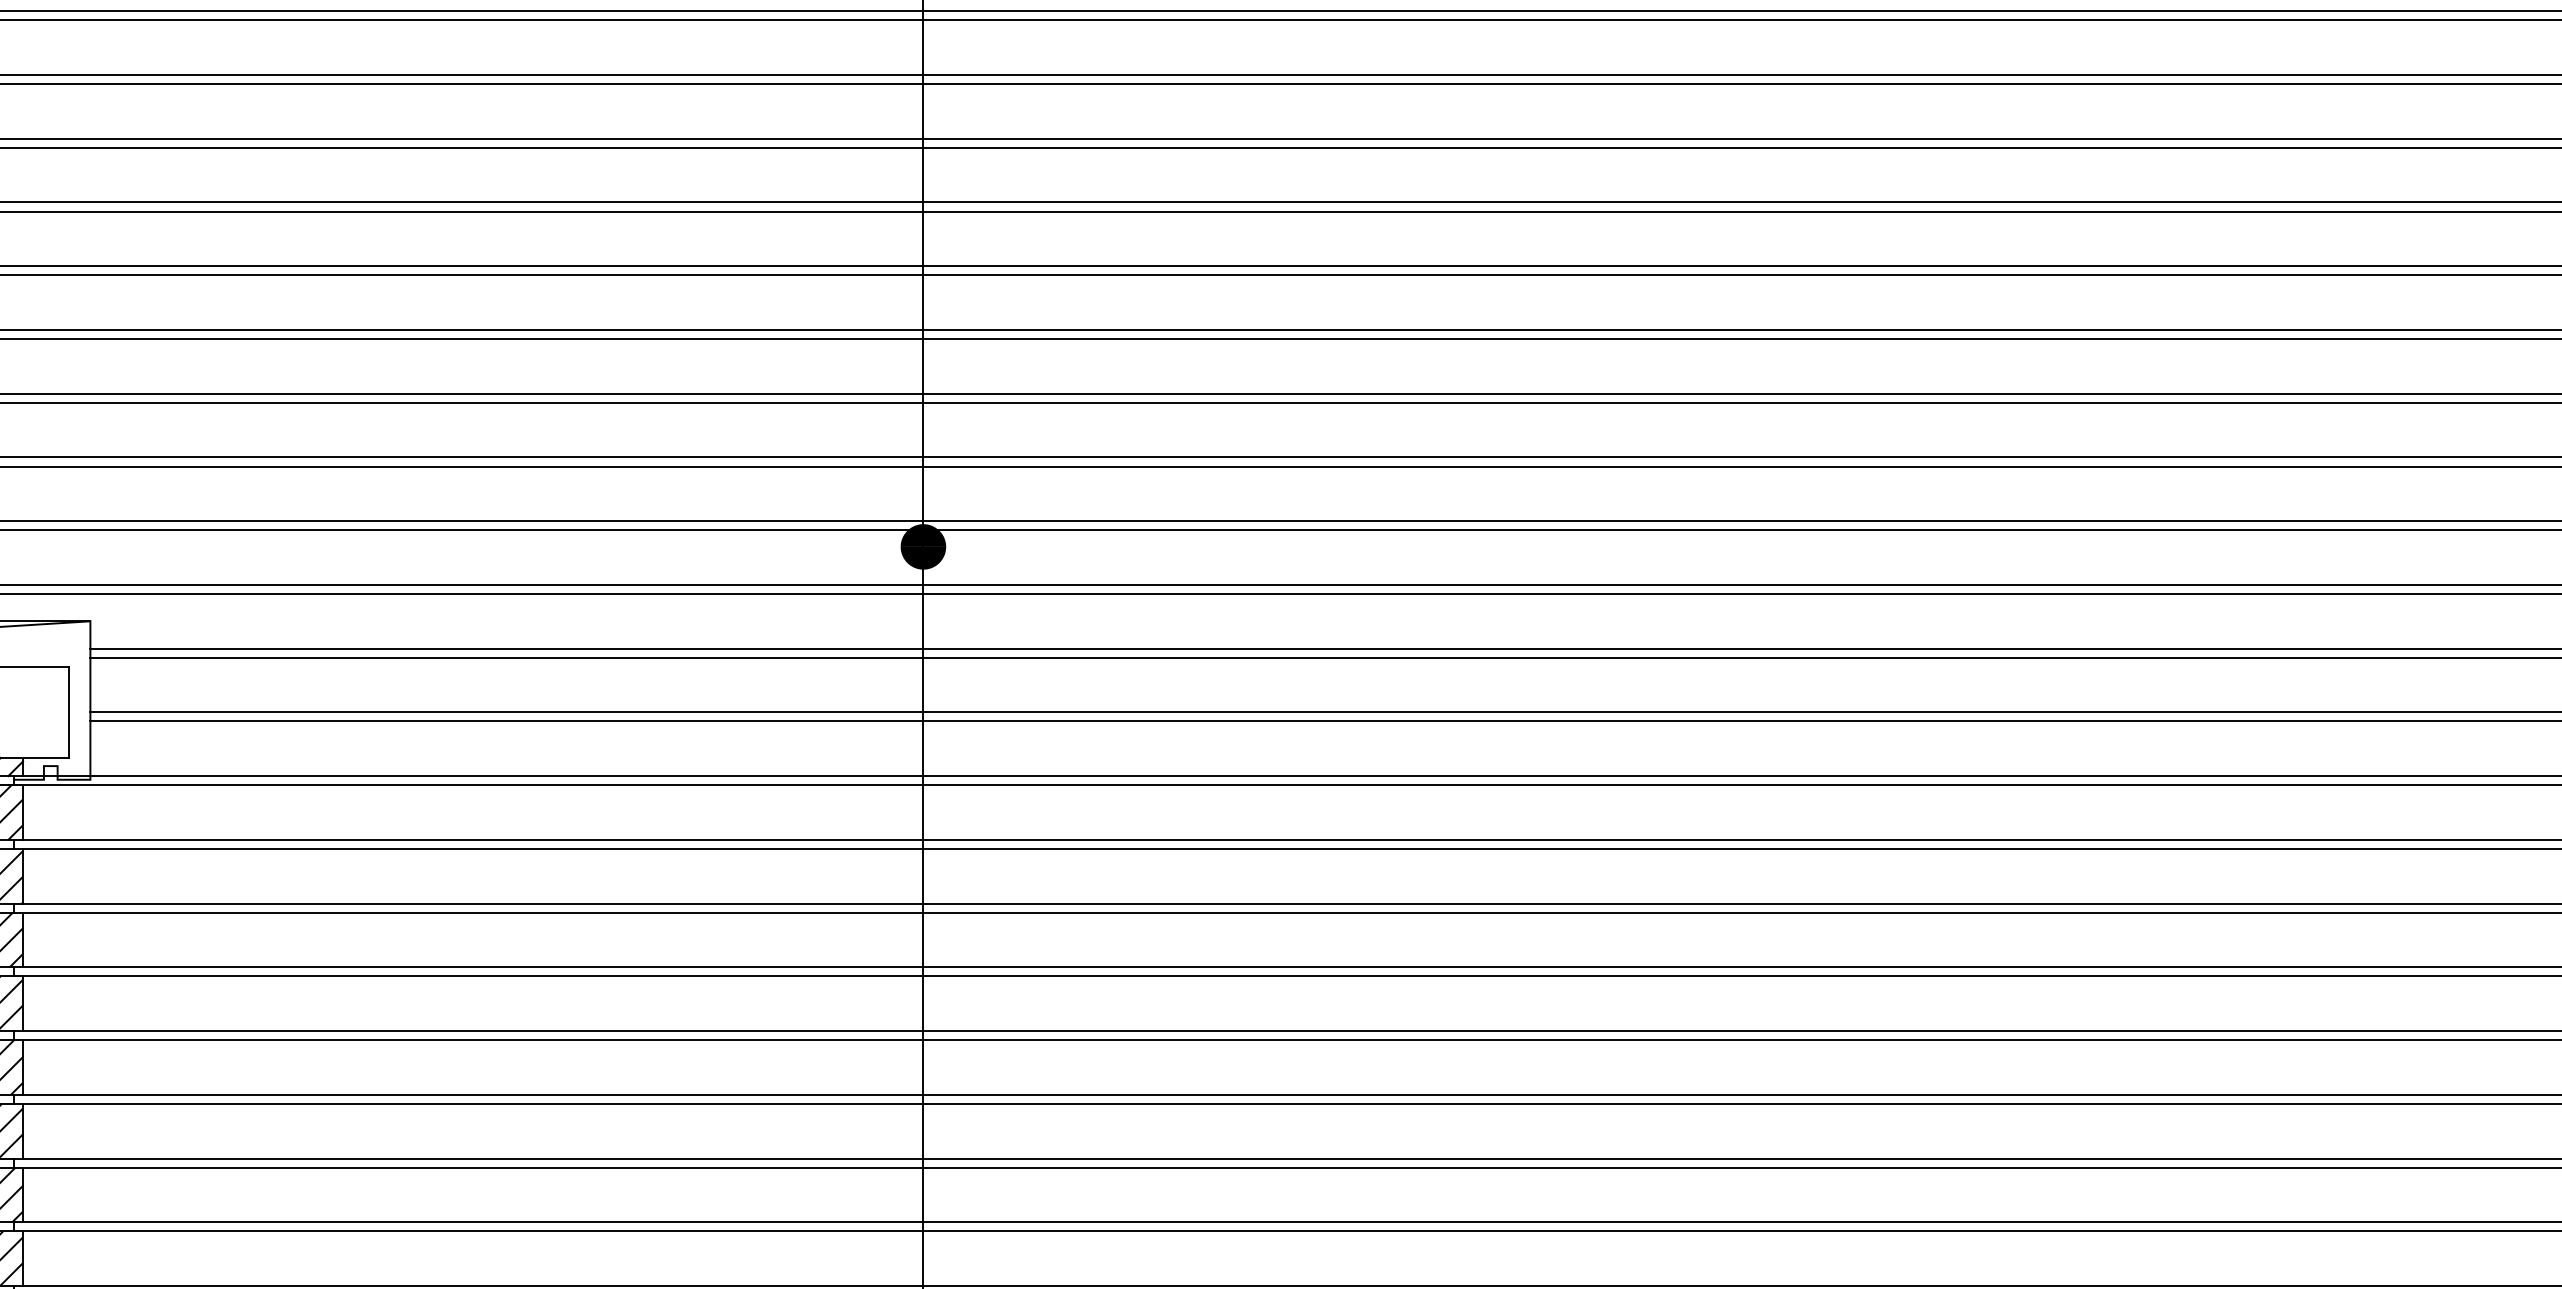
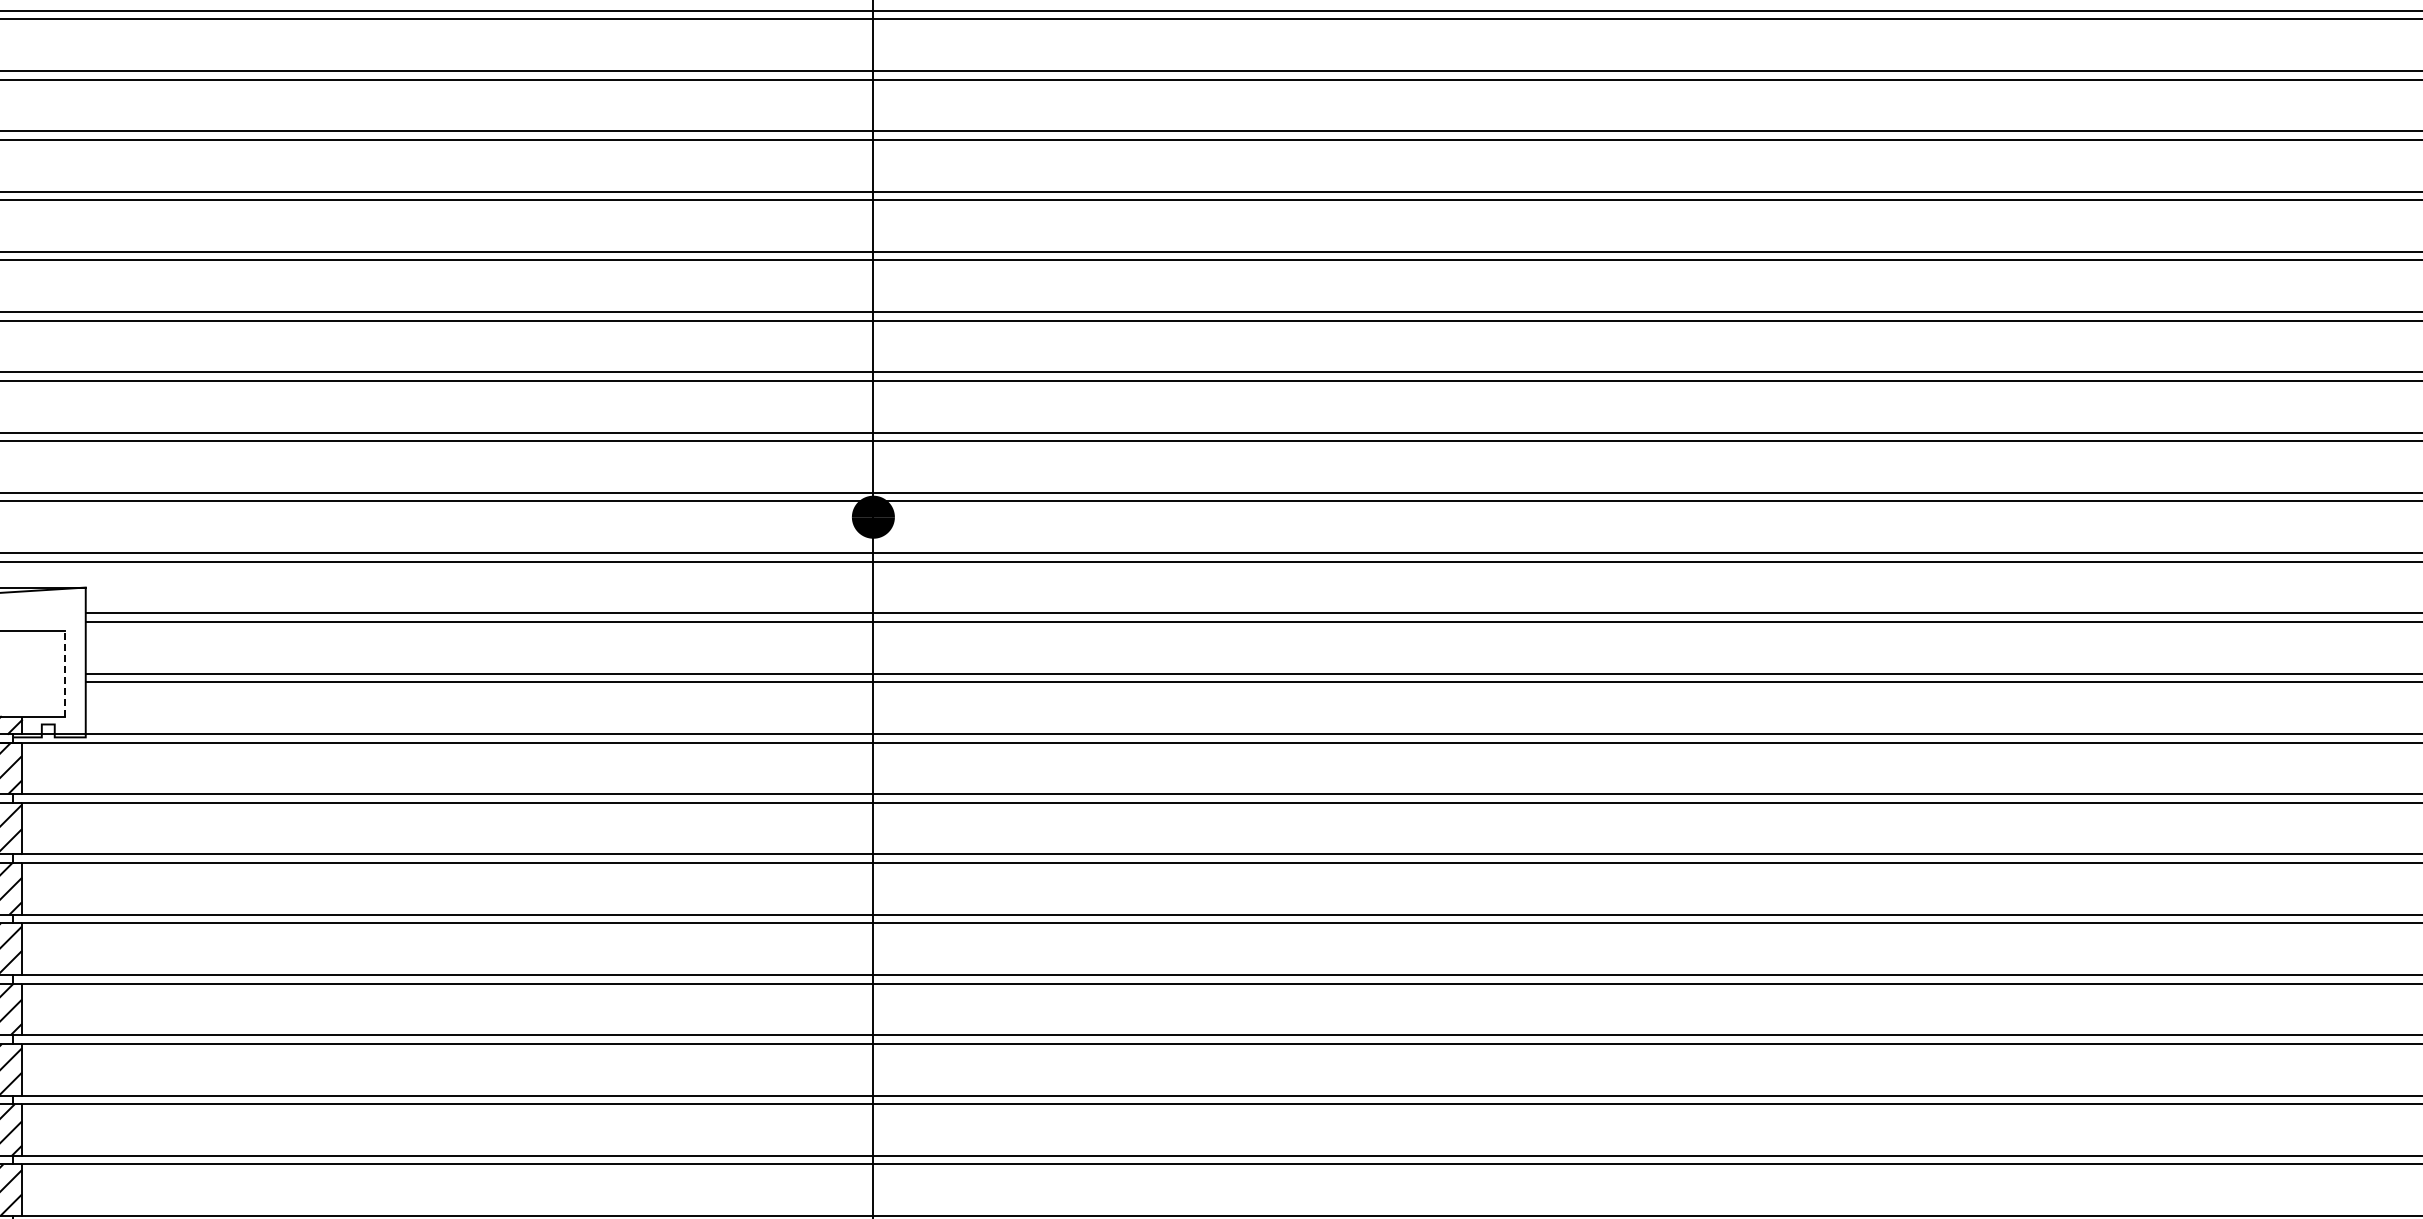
line: (68, 712) -> (65, 673), solid -> dashed

